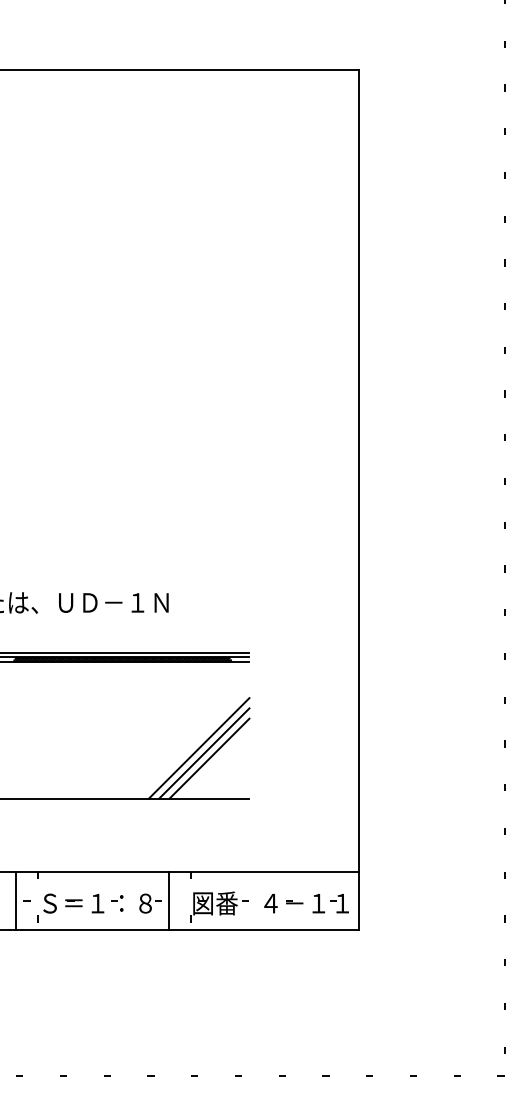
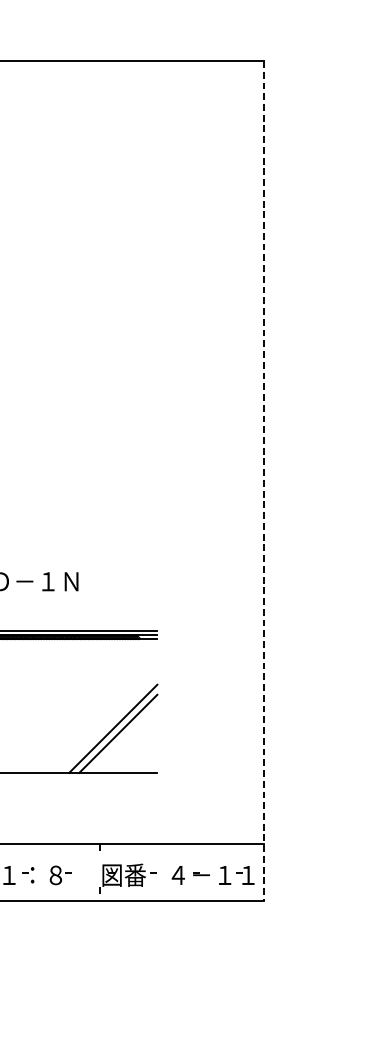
line: (358, 500) -> (263, 481), solid -> dashed
line: (198, 748) -> (107, 723), removed
line: (169, 900) -> (79, 872), removed

